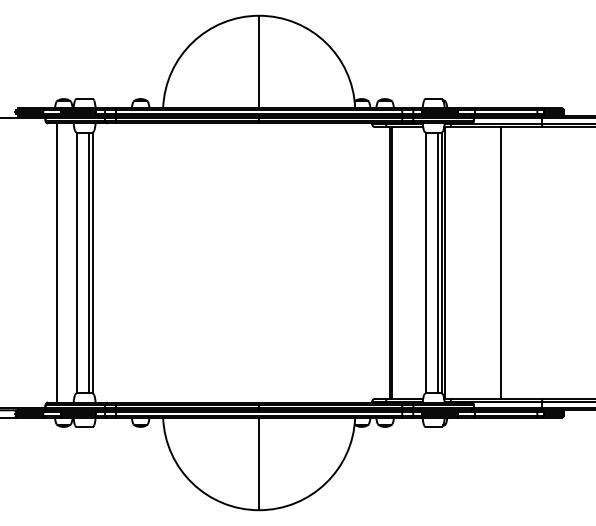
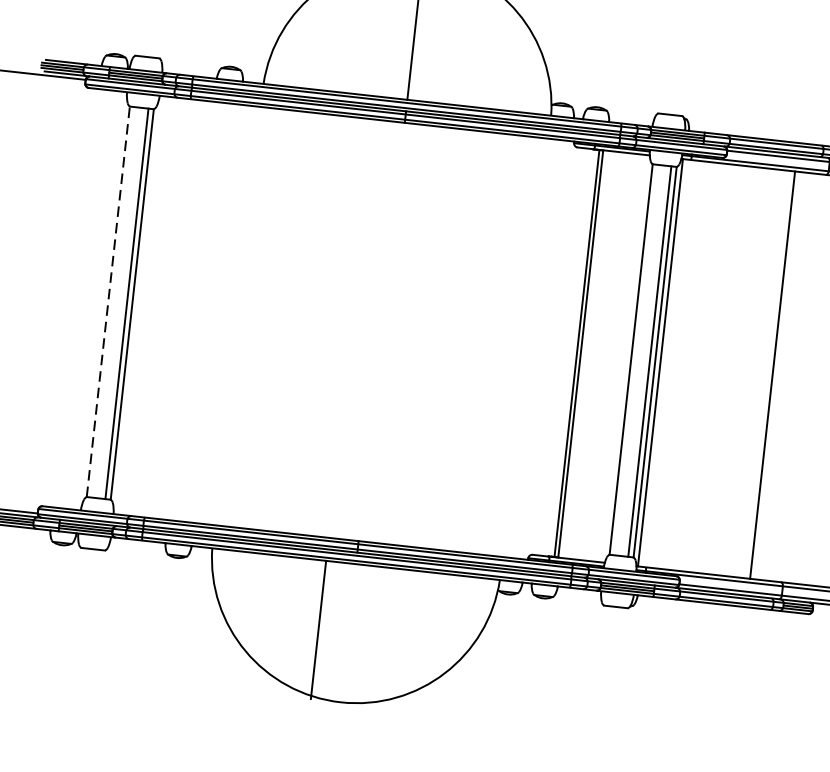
line: (56, 262) -> (78, 297), removed
line: (76, 262) -> (108, 301), solid -> dashed
line: (501, 262) -> (773, 374), moved
line: (259, 463) -> (319, 629), moved

